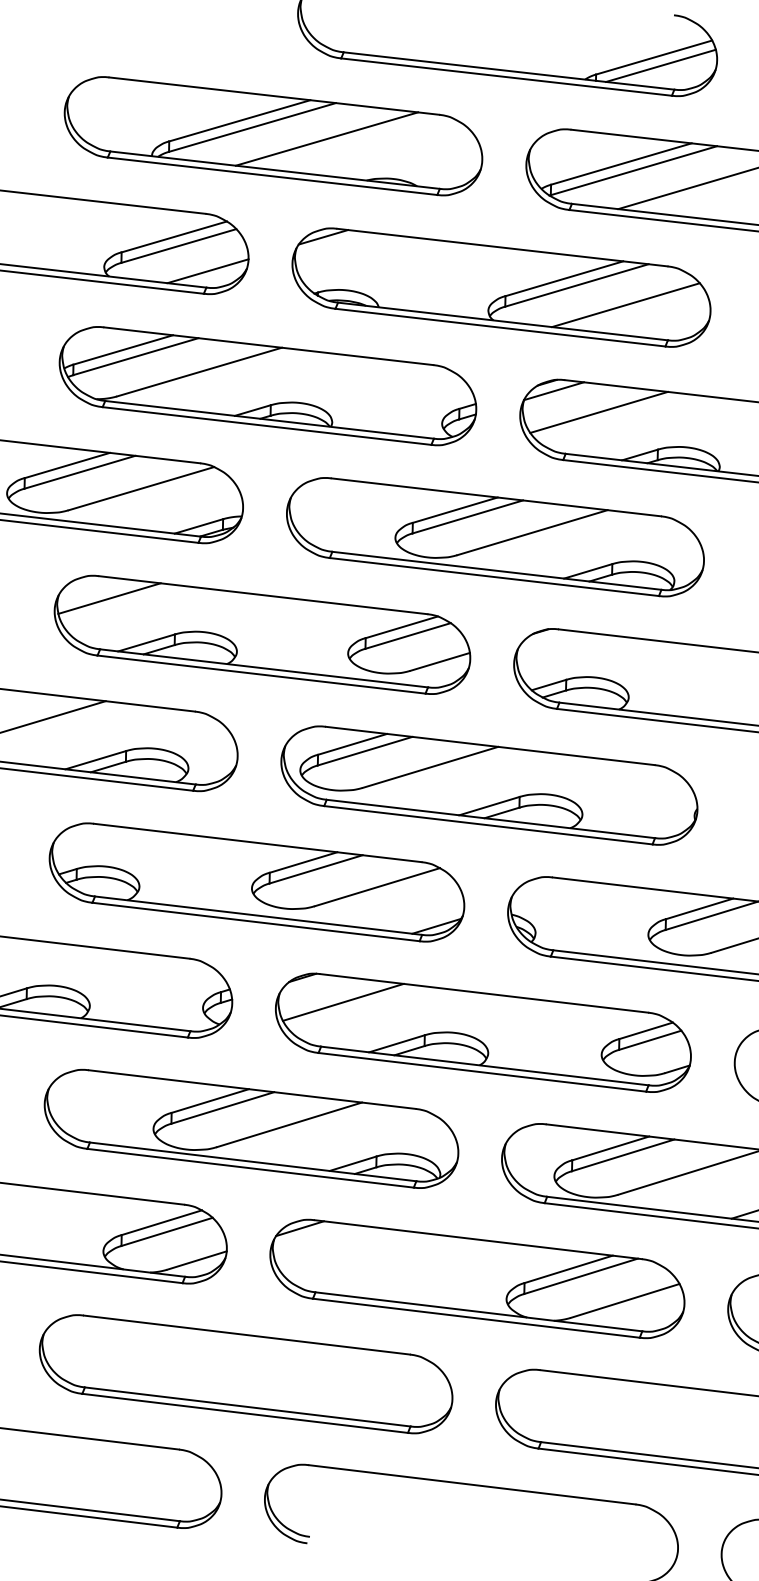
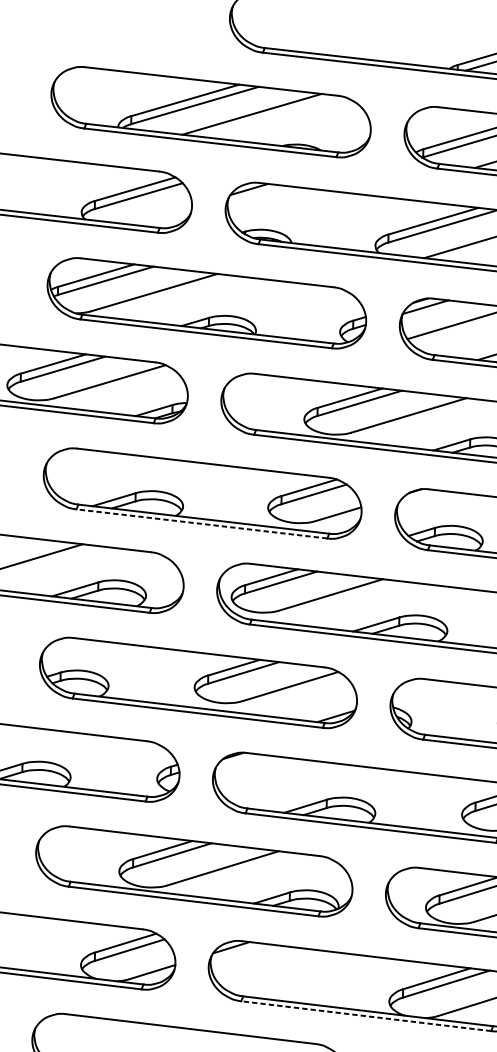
line: (207, 271) -> (160, 215), removed
line: (109, 598) -> (85, 465), removed
line: (261, 674) -> (201, 523), solid -> dashed
line: (342, 1001) -> (263, 773), removed
line: (476, 1318) -> (366, 1016), solid -> dashed

